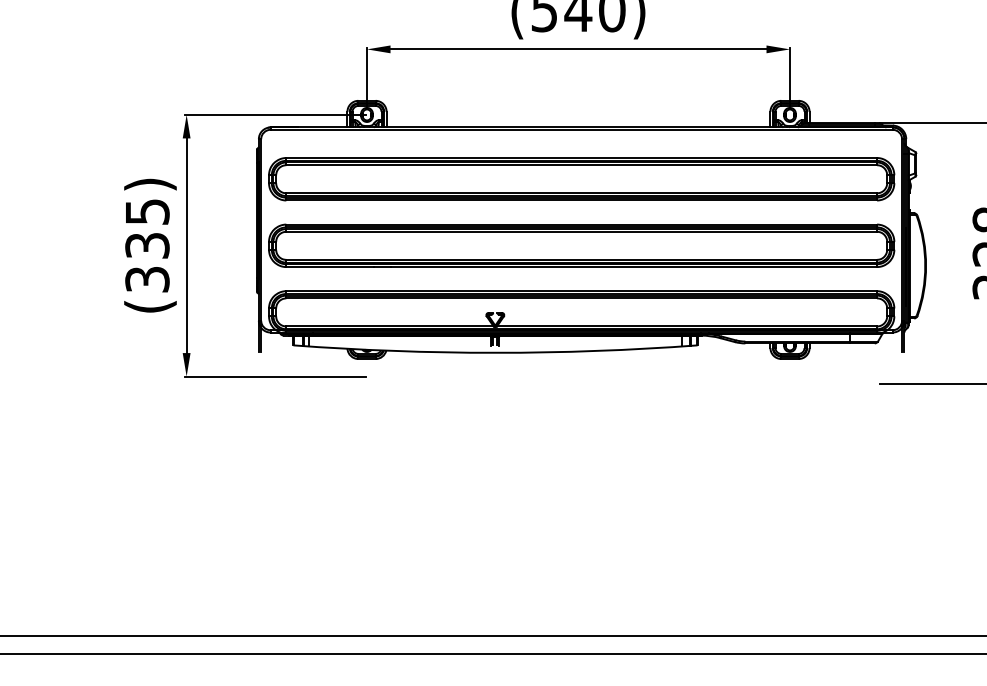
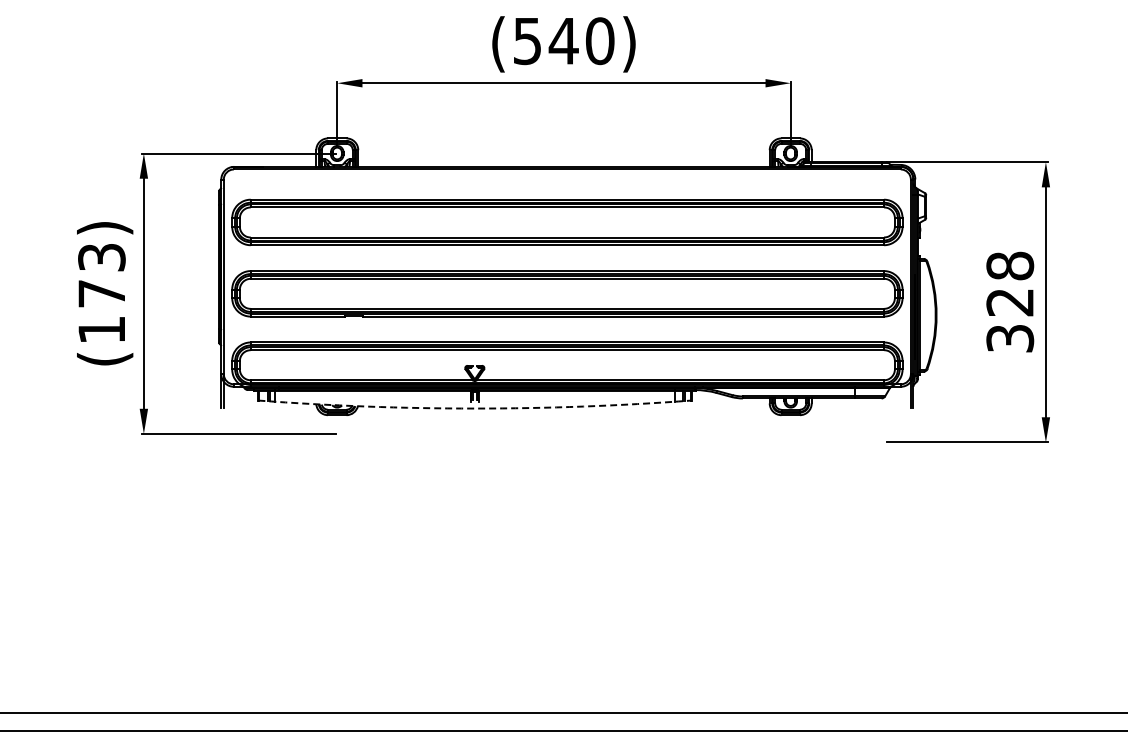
text: (147, 245) -> (101, 293), (335) -> (173)
arc: (495, 352) -> (474, 408), solid -> dashed

